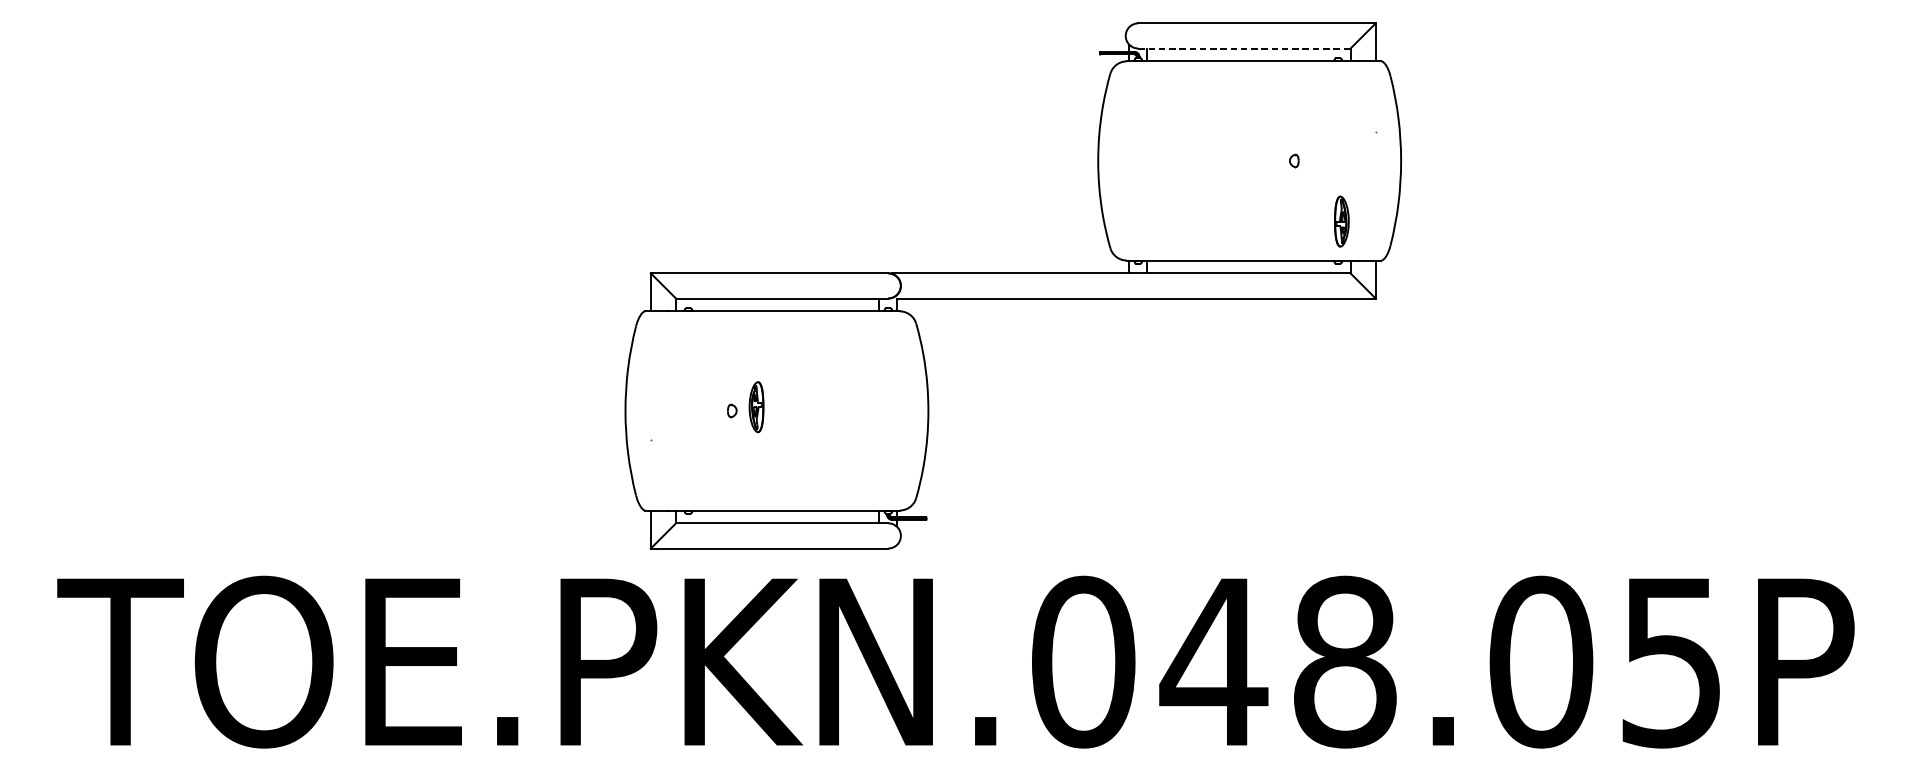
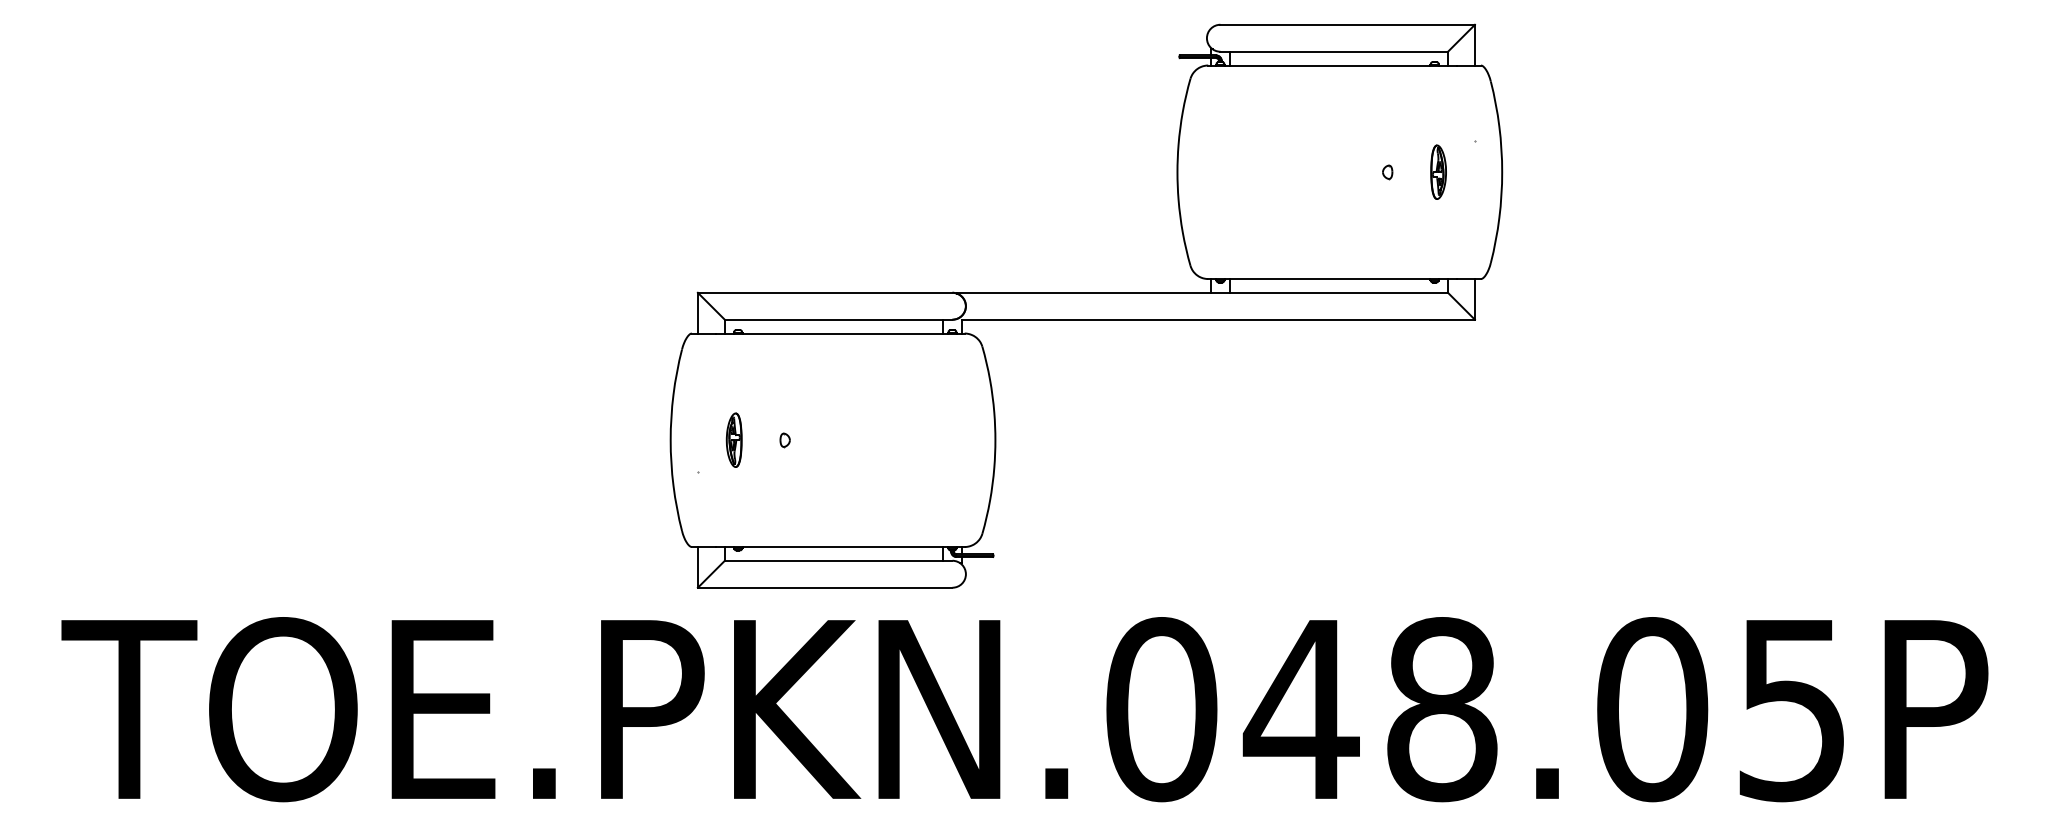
line: (1244, 48) -> (1334, 51), dashed -> solid
part: (1341, 220) -> (1438, 171), moved
part: (755, 406) -> (733, 439), moved

